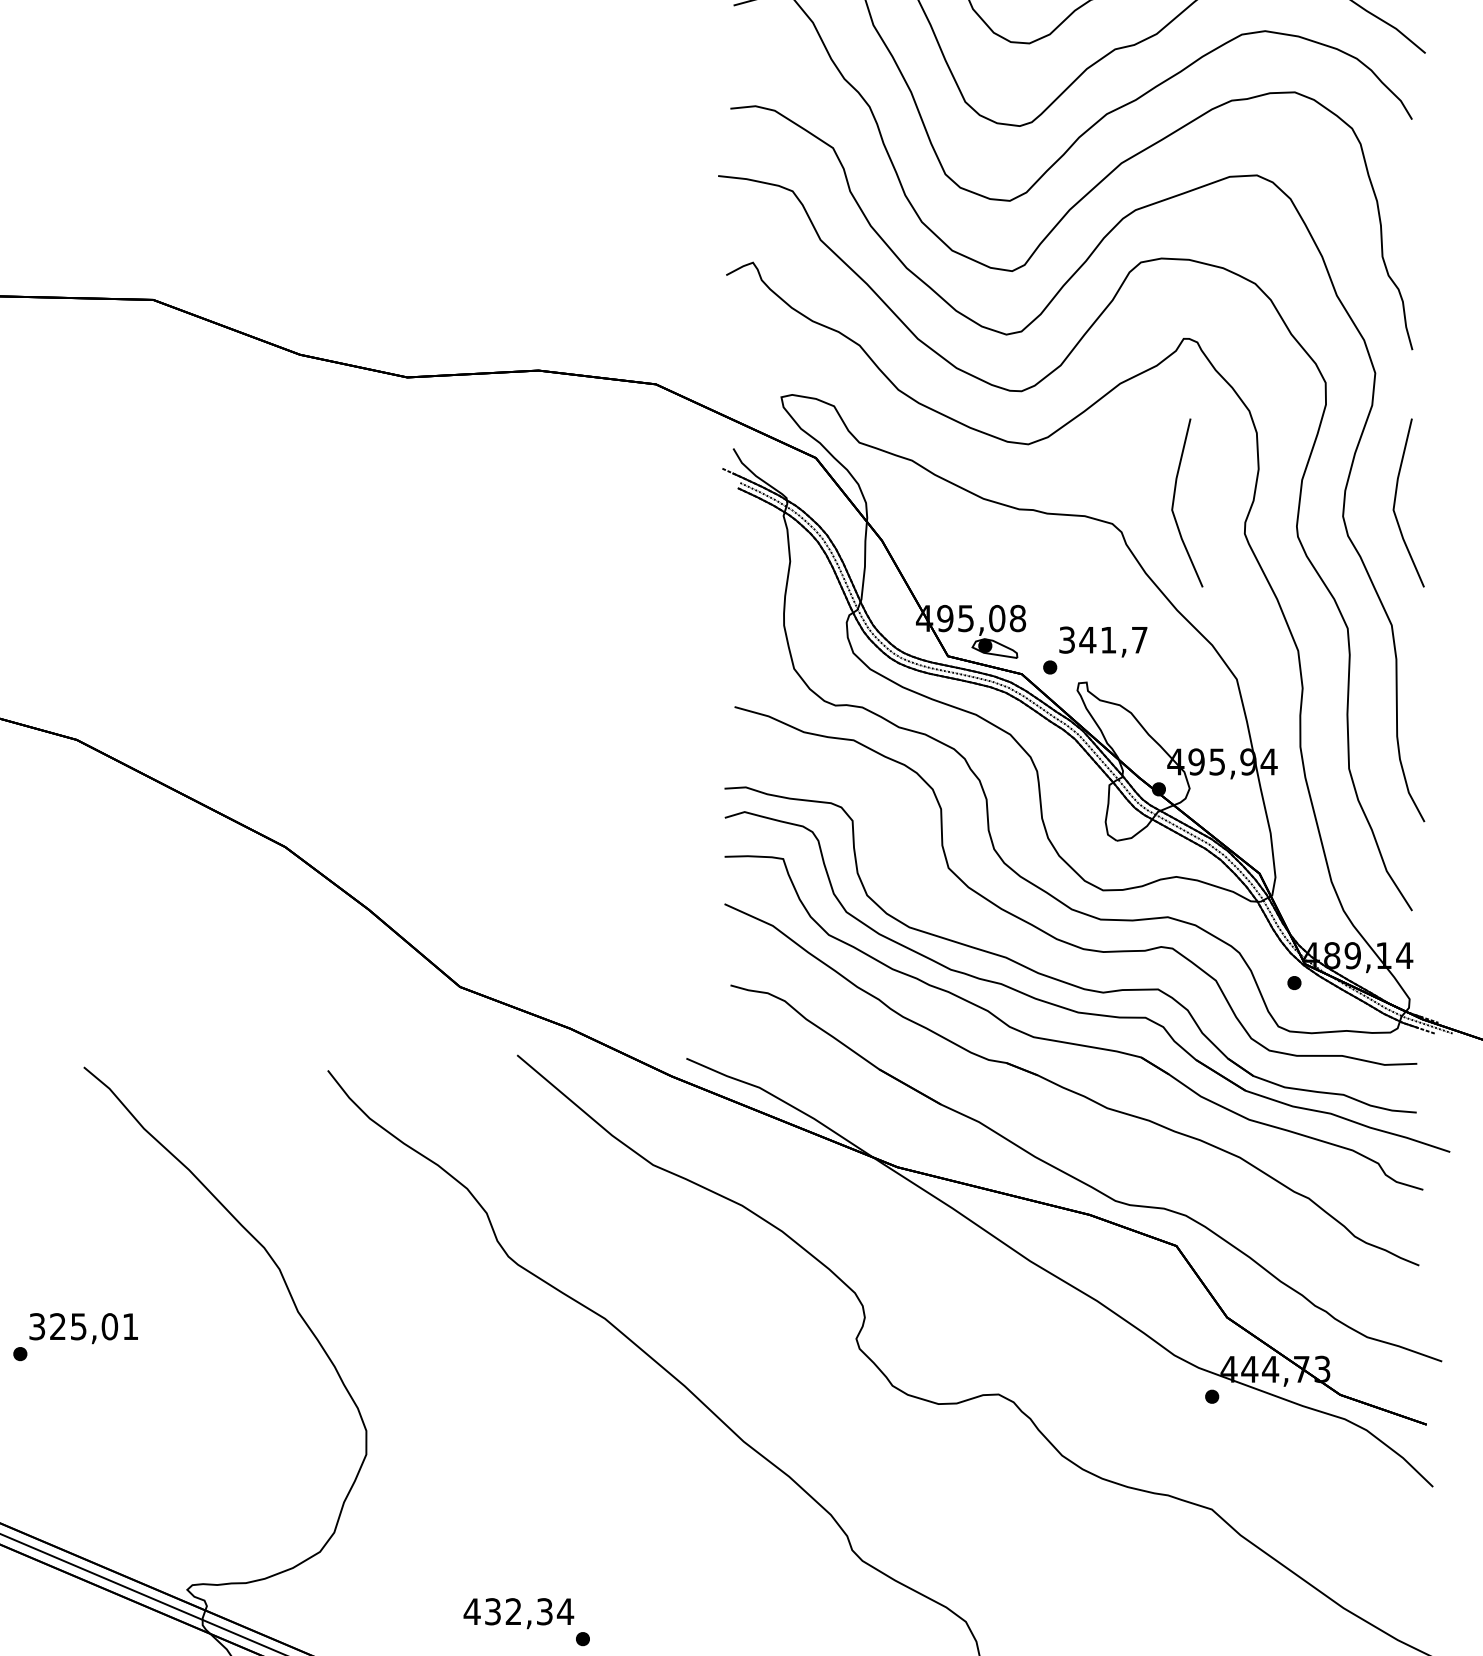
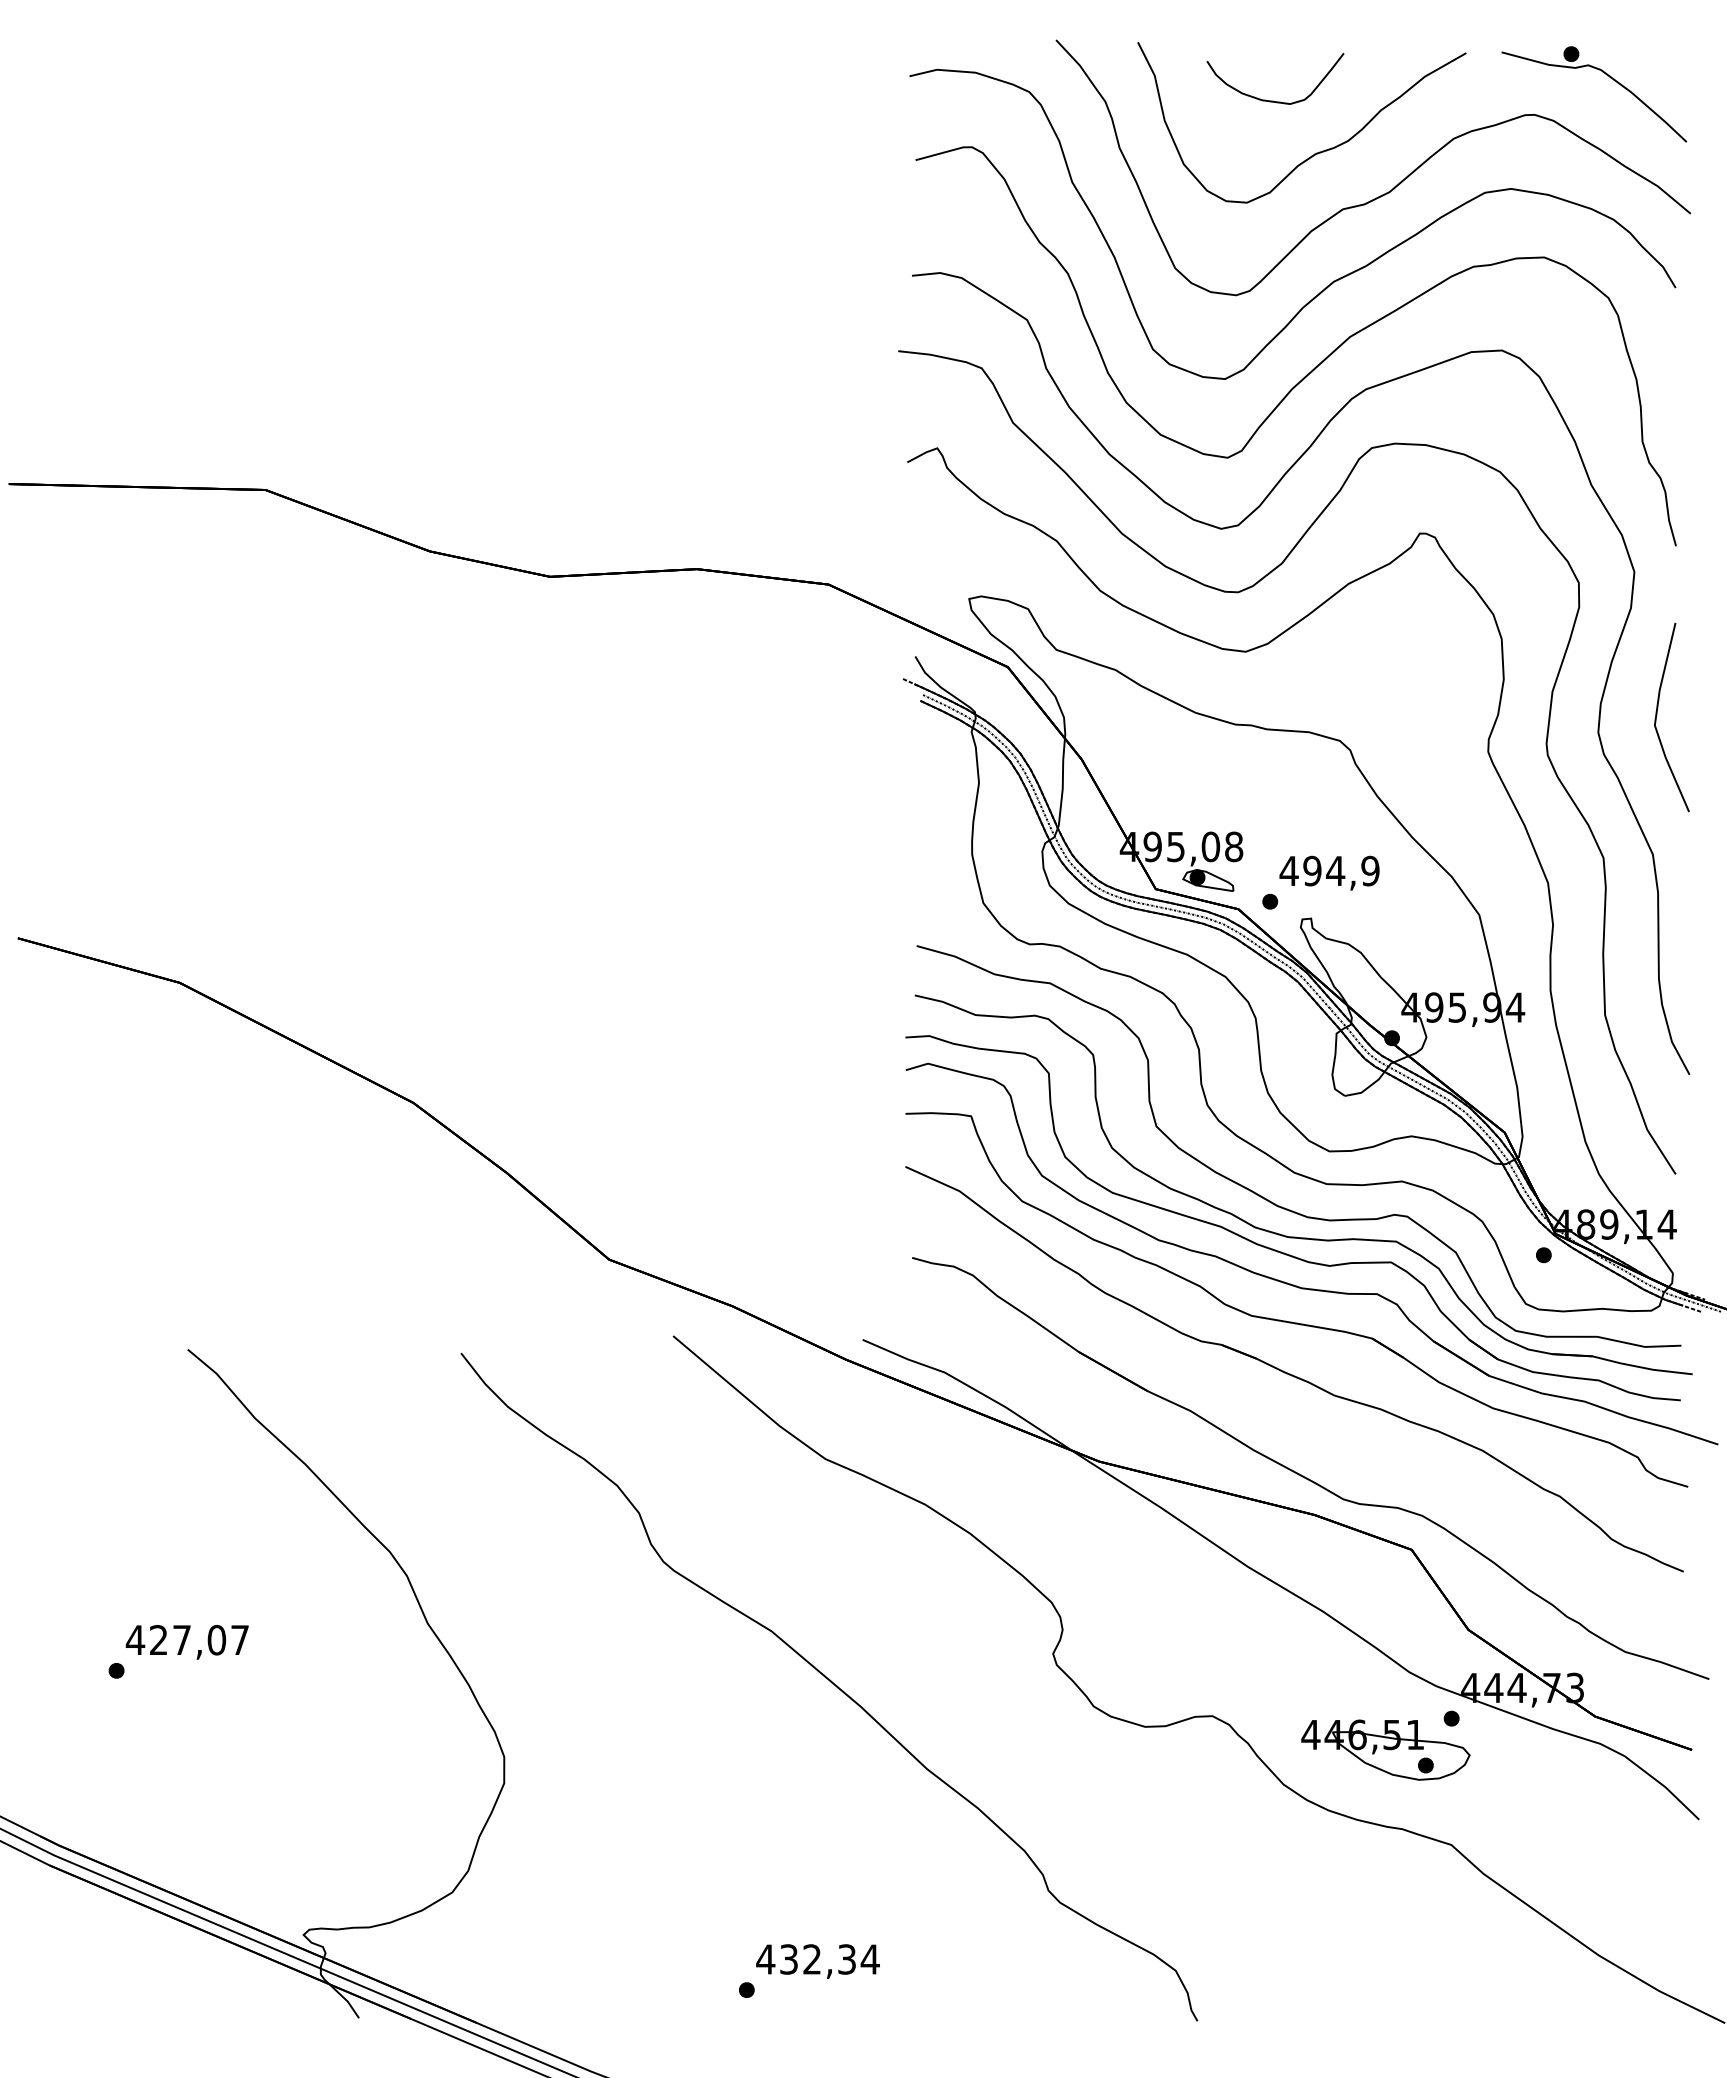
line: (1174, 501) -> (1409, 715), removed
text: (1103, 639) -> (1329, 870), 341,7 -> 494,9
part: (1073, 966) -> (1296, 1236), added
text: (82, 1326) -> (186, 1639), 325,01 -> 427,07
part: (1153, 1424) -> (1385, 1749), added
text: (518, 1613) -> (817, 1961), moved

